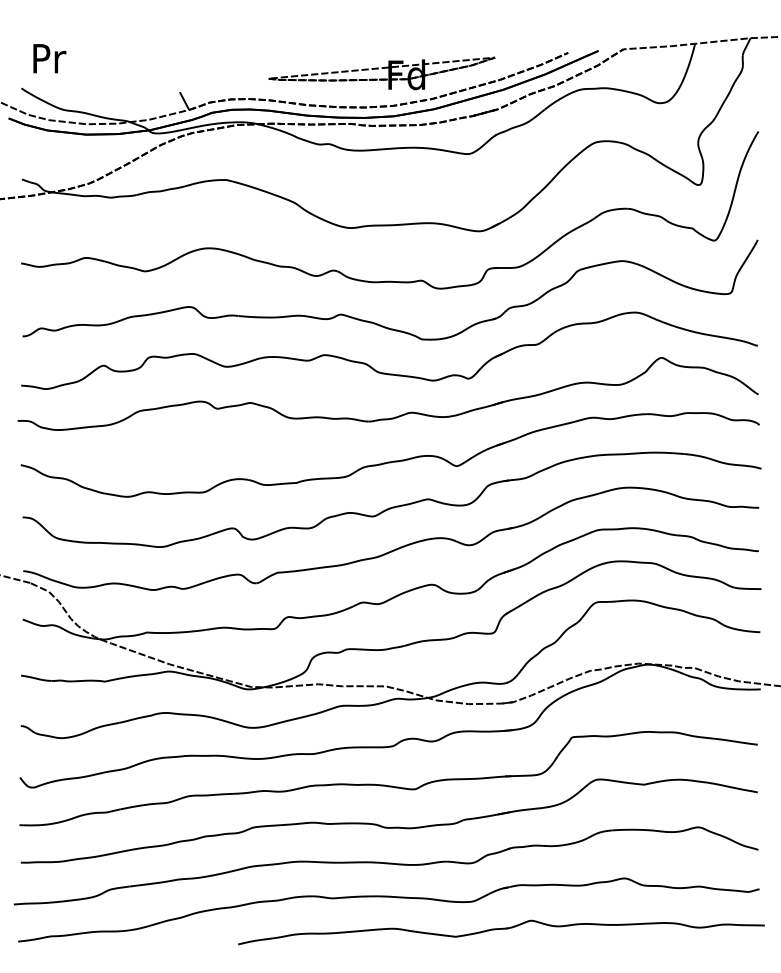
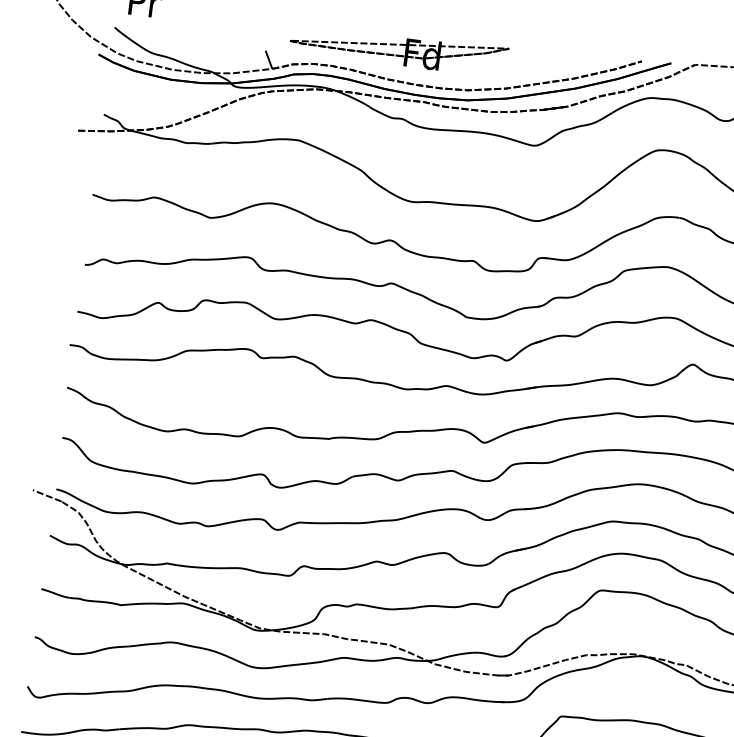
part: (381, 73) -> (398, 49), moved

